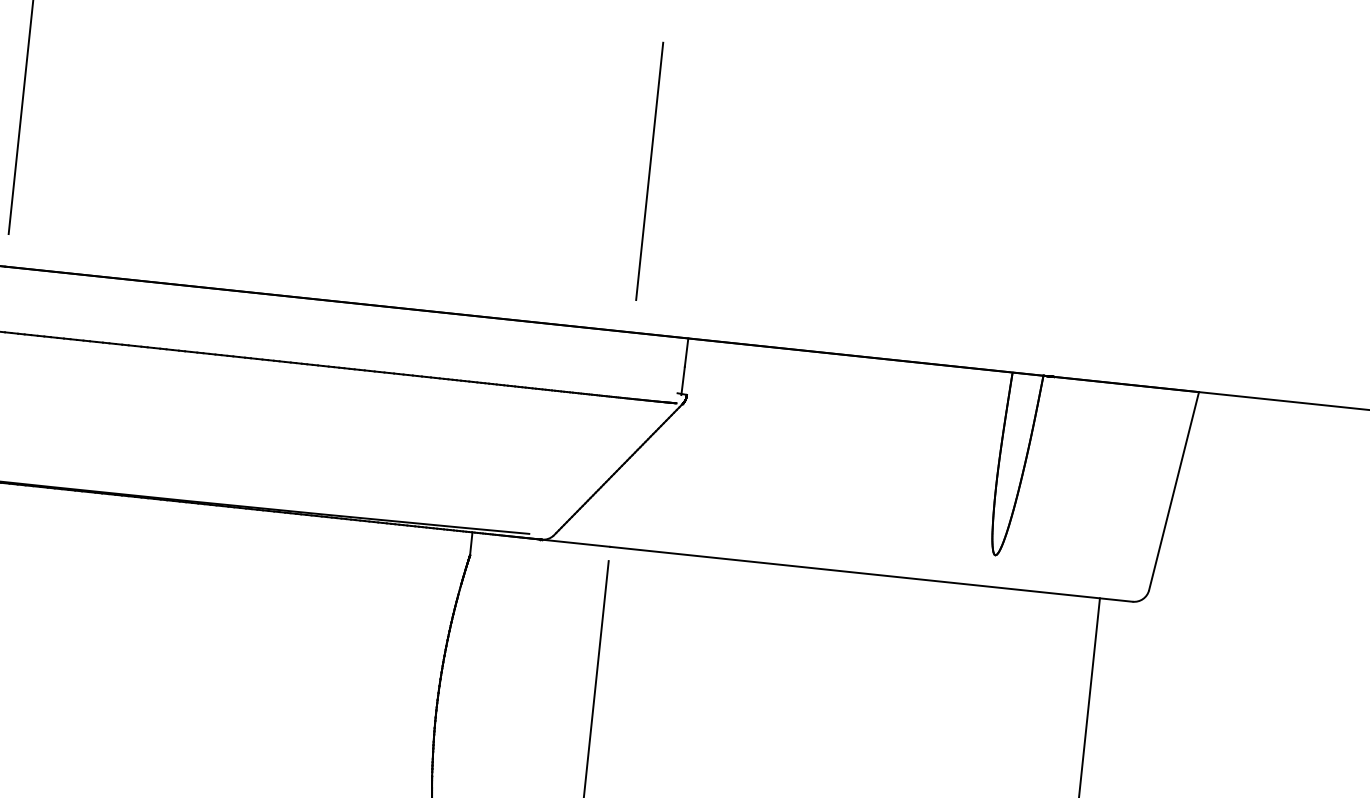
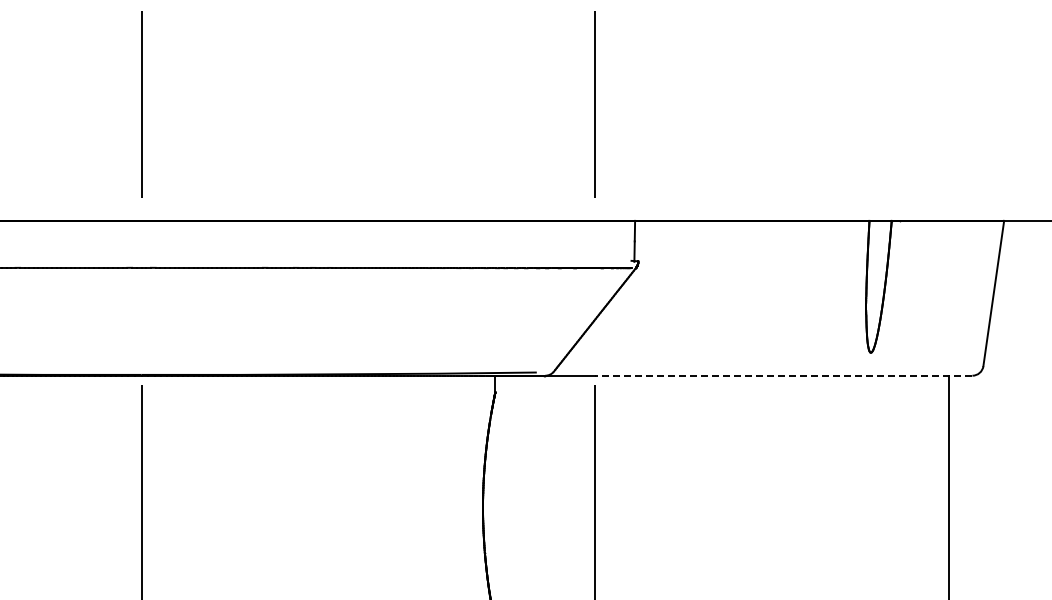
line: (871, 573) -> (783, 375), solid -> dashed

